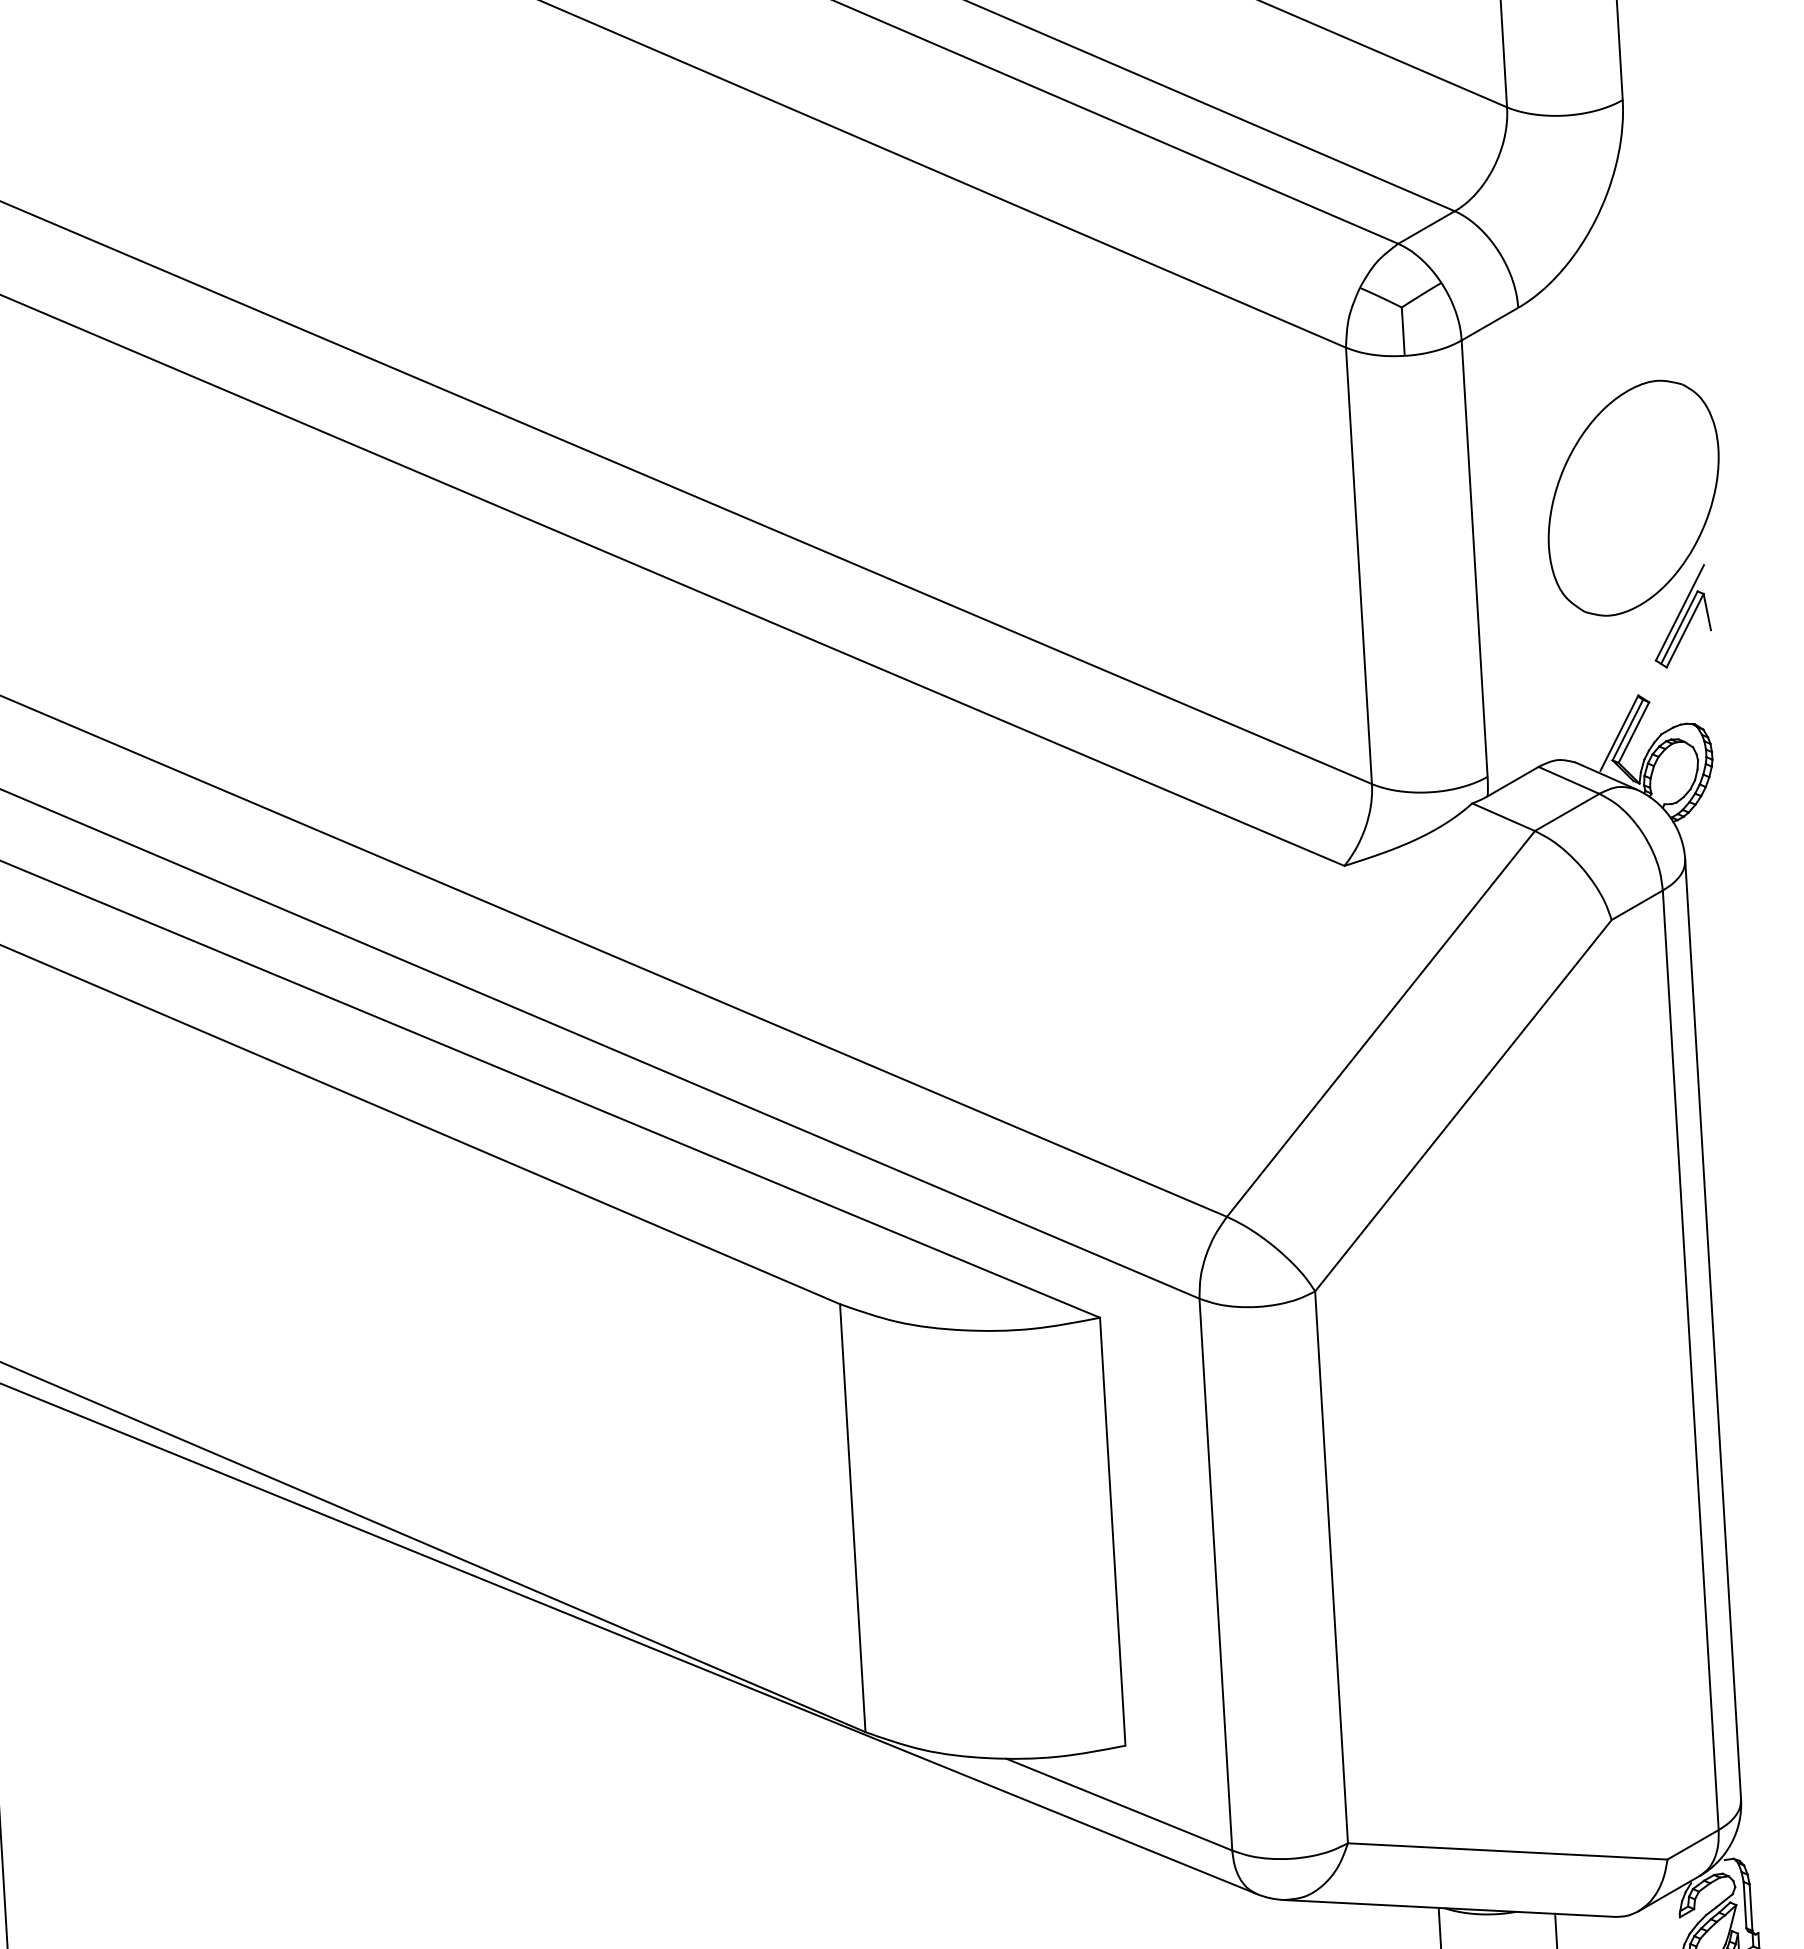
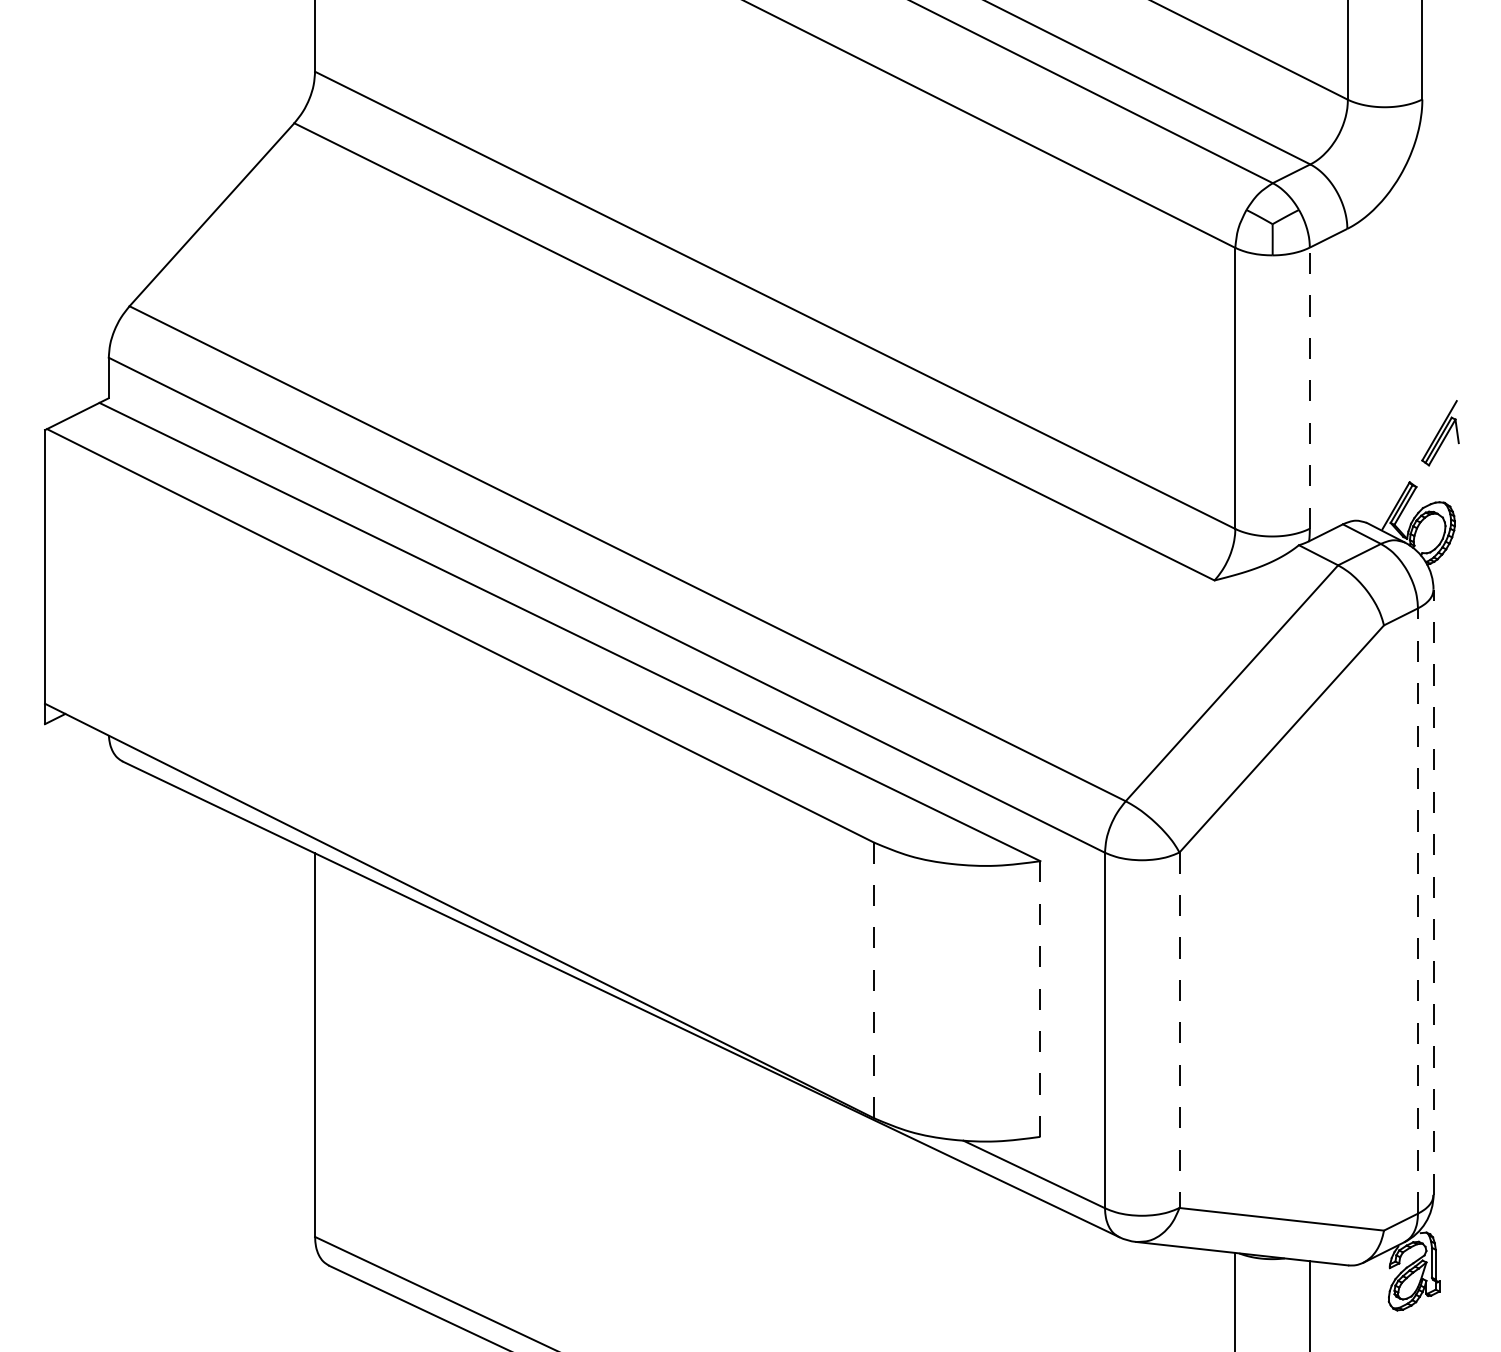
part: (1634, 498) -> (1414, 355), removed
line: (1474, 559) -> (1309, 388), solid -> dashed
line: (1713, 1330) -> (1433, 892), solid -> dashed
line: (1690, 1361) -> (1417, 911), solid -> dashed
line: (853, 1518) -> (874, 980), solid -> dashed
line: (1112, 1532) -> (1040, 999), solid -> dashed
line: (1331, 1567) -> (1179, 1030), solid -> dashed

